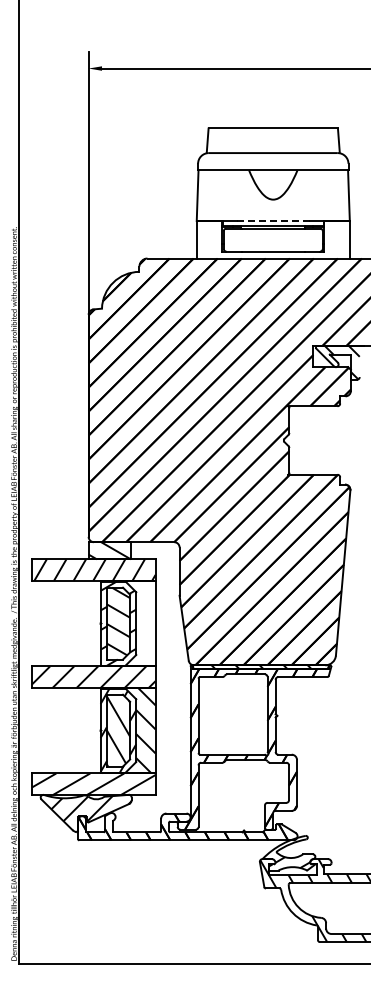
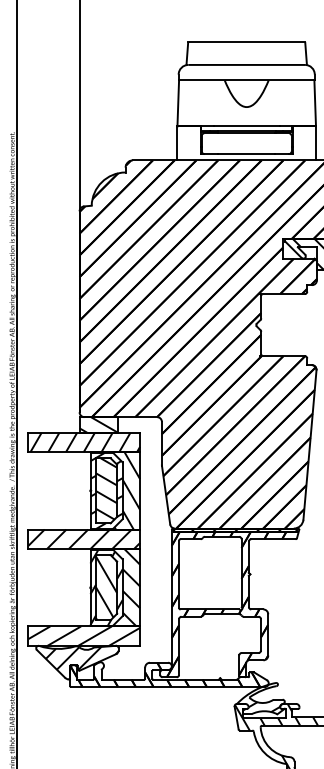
line: (272, 221) -> (246, 126), dashed -> solid
hatch: (131, 623) -> (118, 490), added

